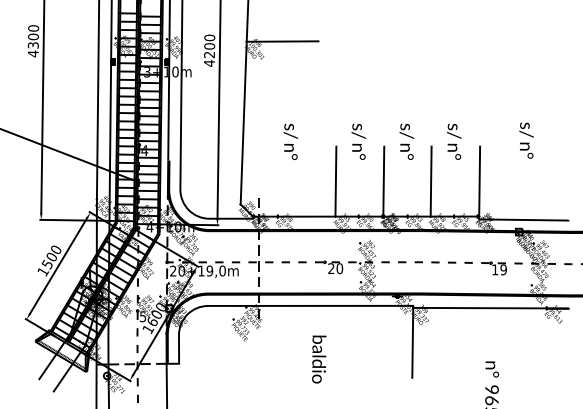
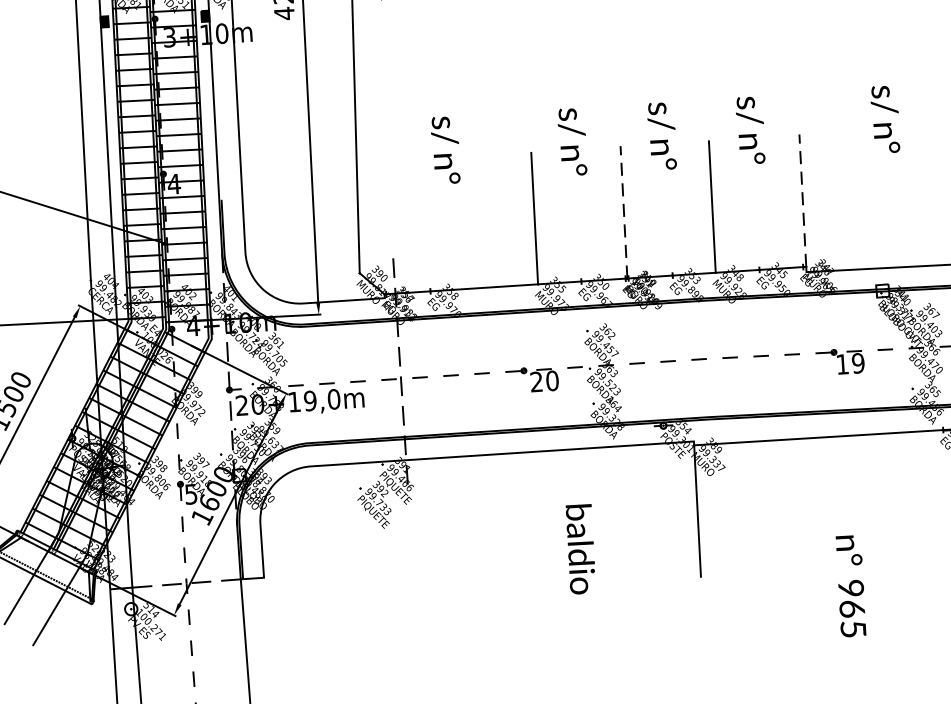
line: (383, 180) -> (623, 211), solid -> dashed
line: (479, 180) -> (802, 199), solid -> dashed
text: (319, 359) -> (581, 549), moved

